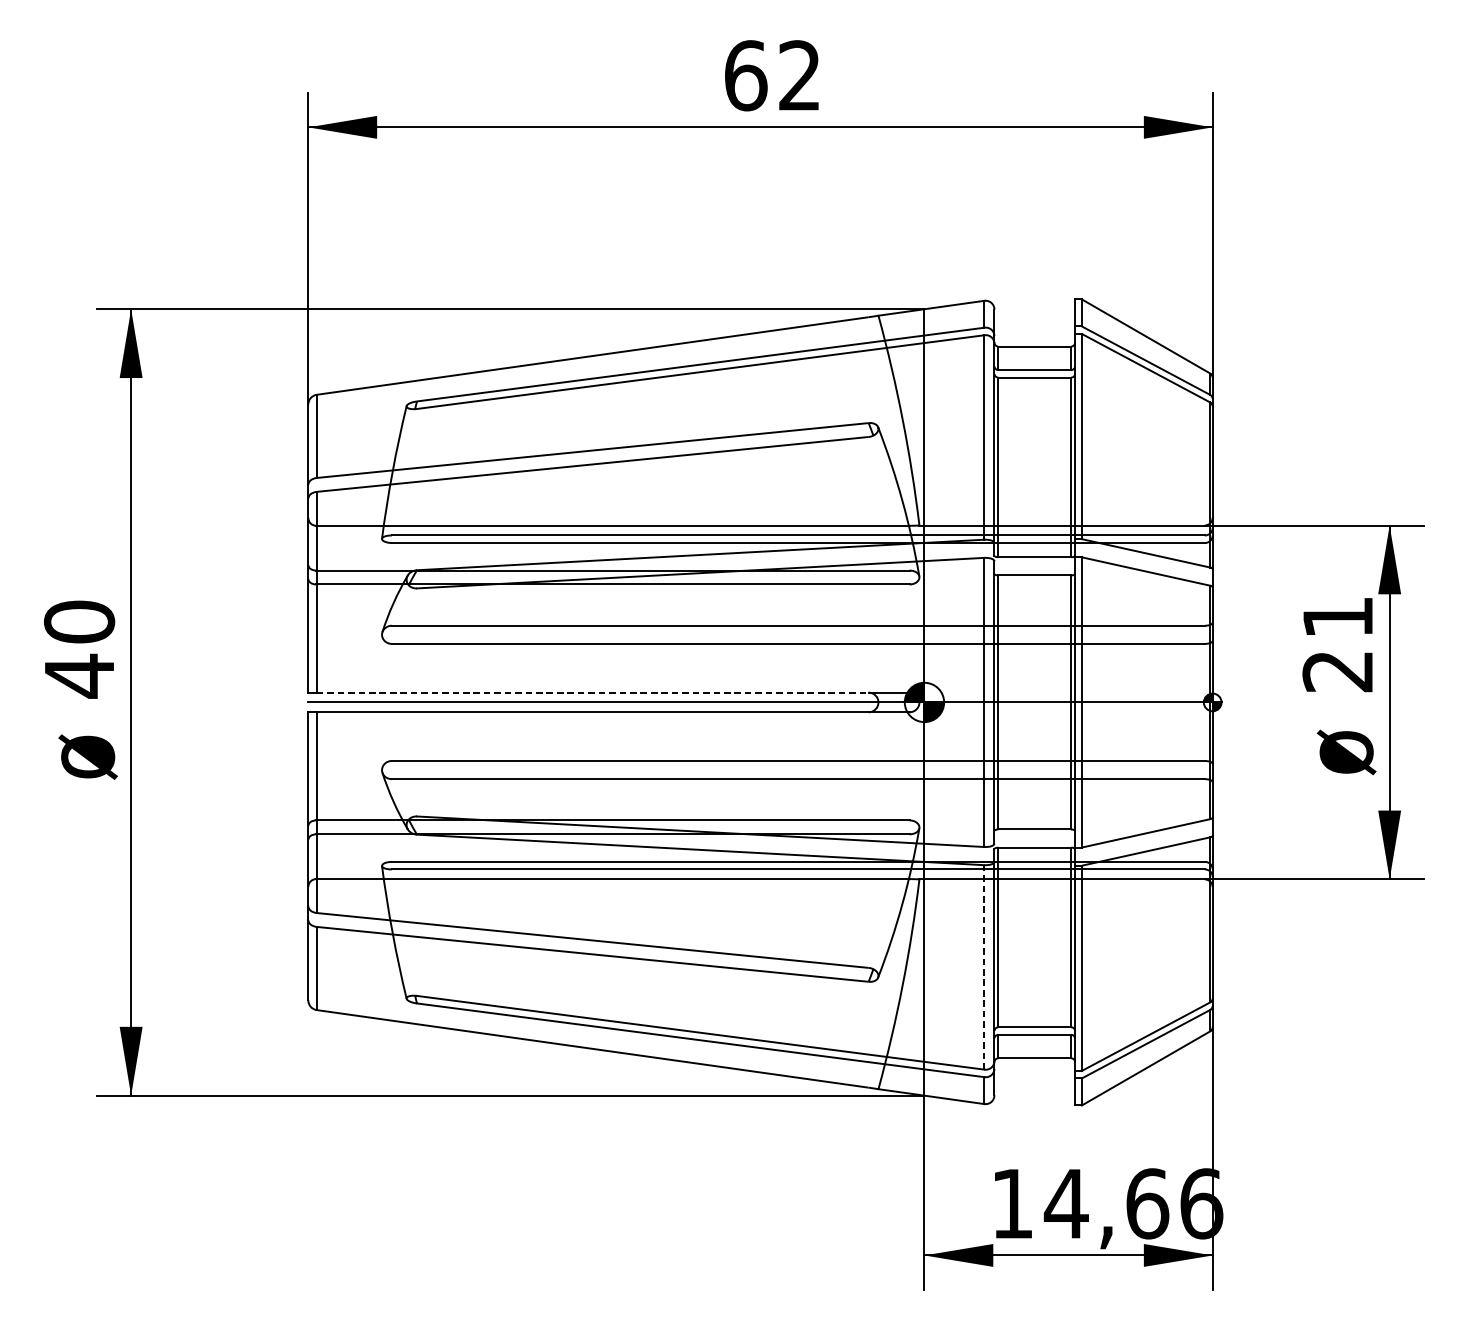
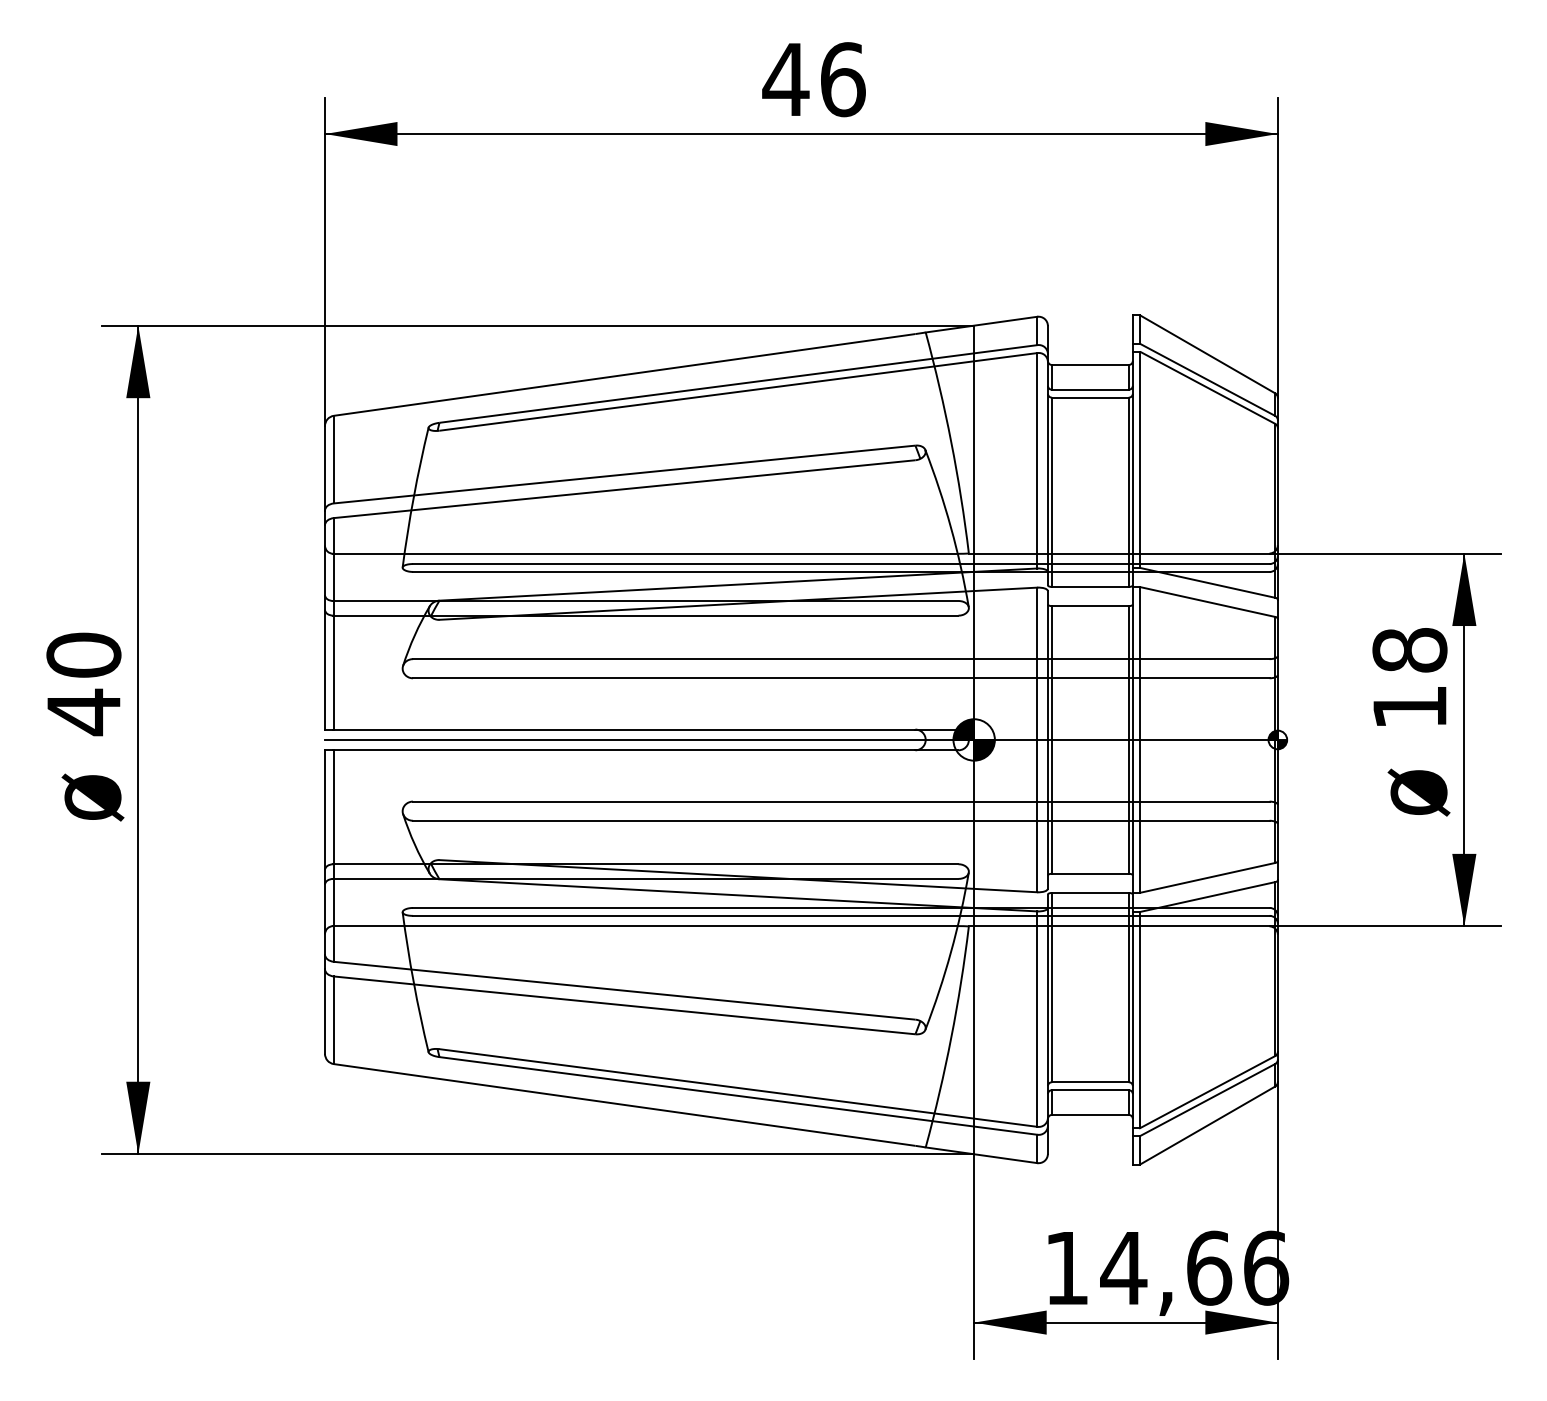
text: (771, 75) -> (813, 79), 62 -> 46
text: (1337, 644) -> (1409, 678), 21 -> 18
line: (592, 692) -> (624, 729), dashed -> solid
line: (984, 967) -> (1037, 1019), dashed -> solid

